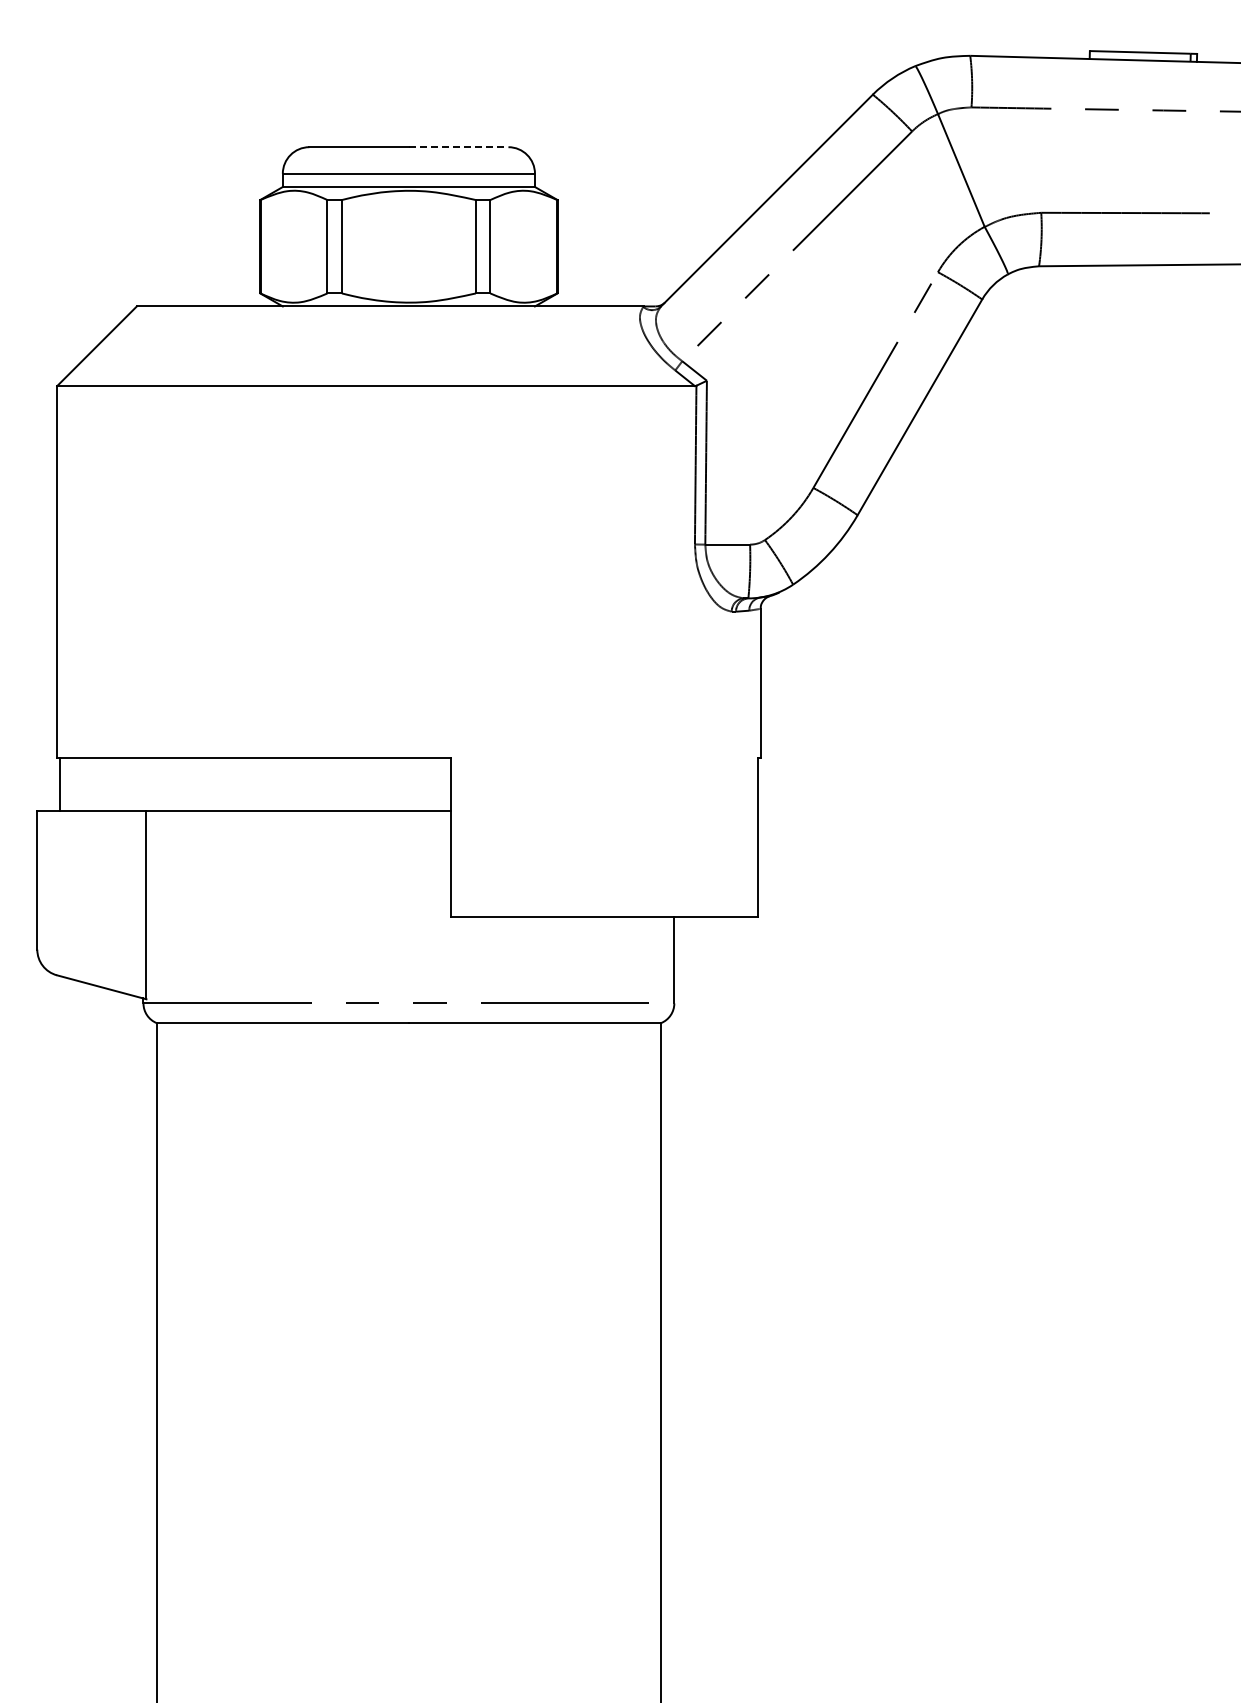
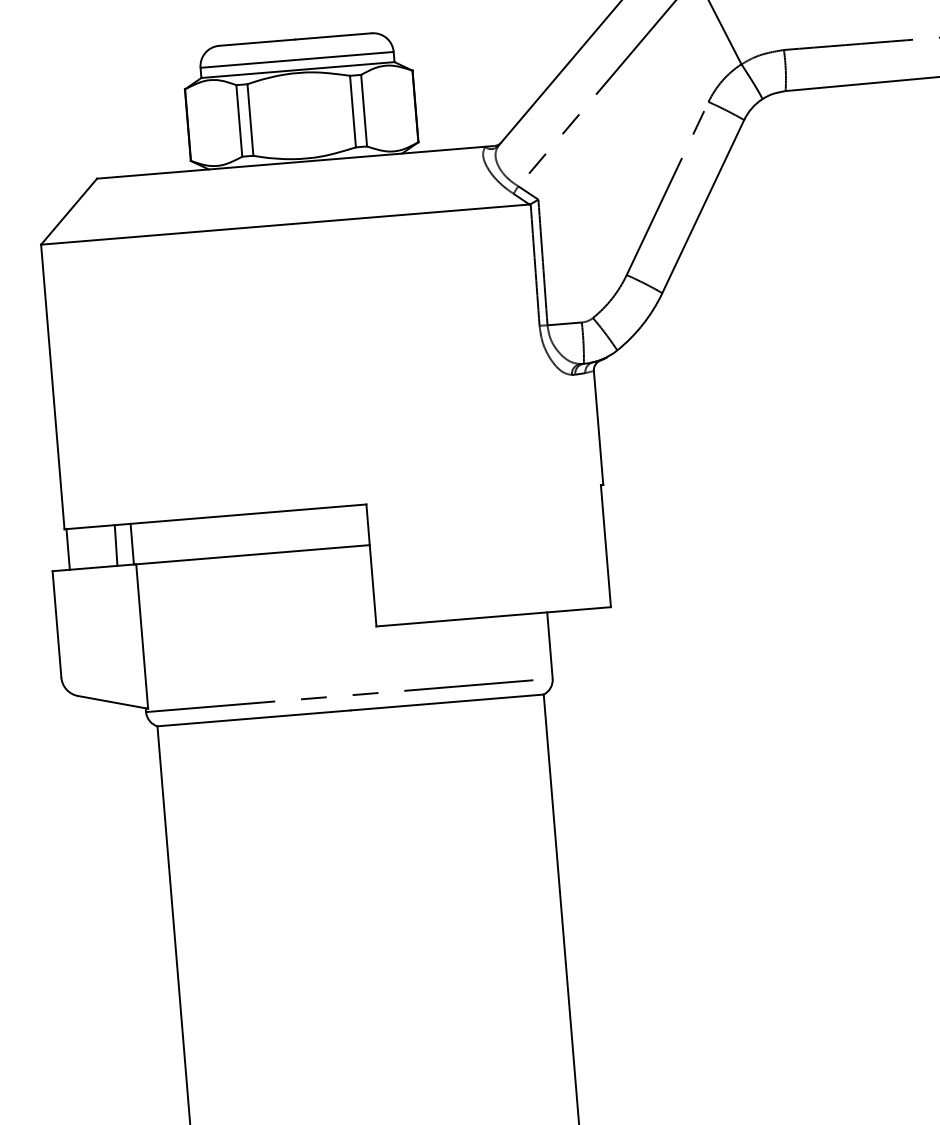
line: (458, 147) -> (333, 36), dashed -> solid
line: (121, 783) -> (115, 545), added
line: (143, 783) -> (132, 543), added

